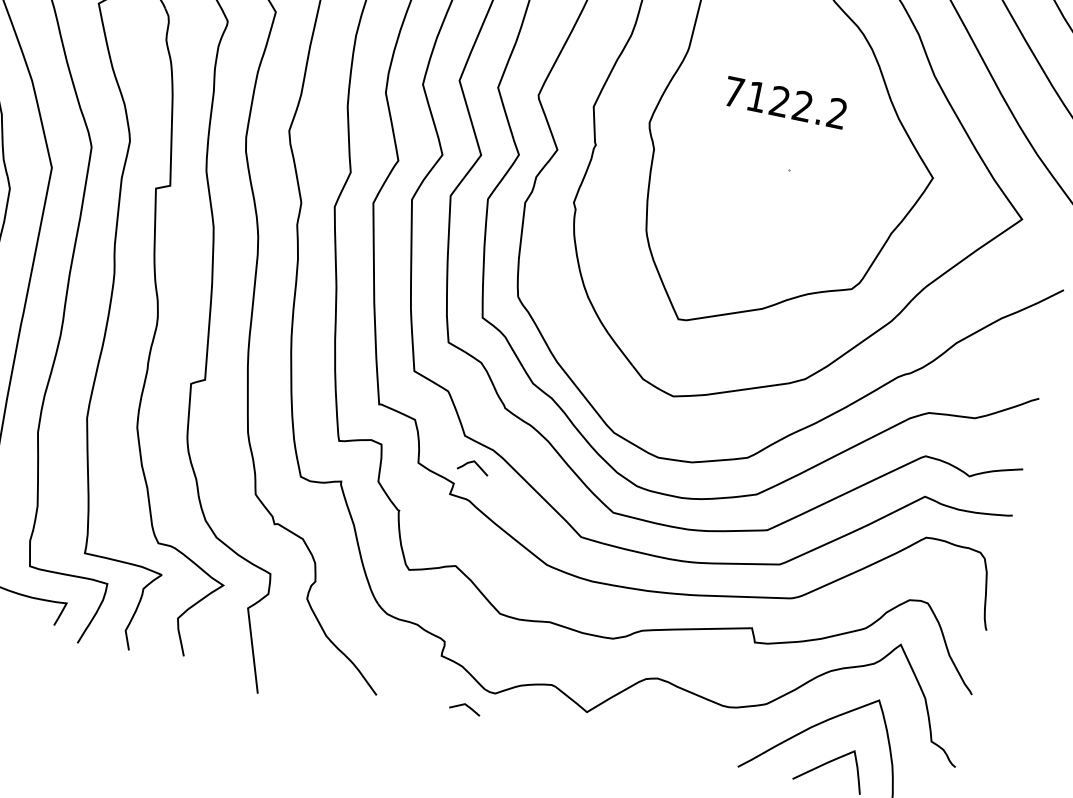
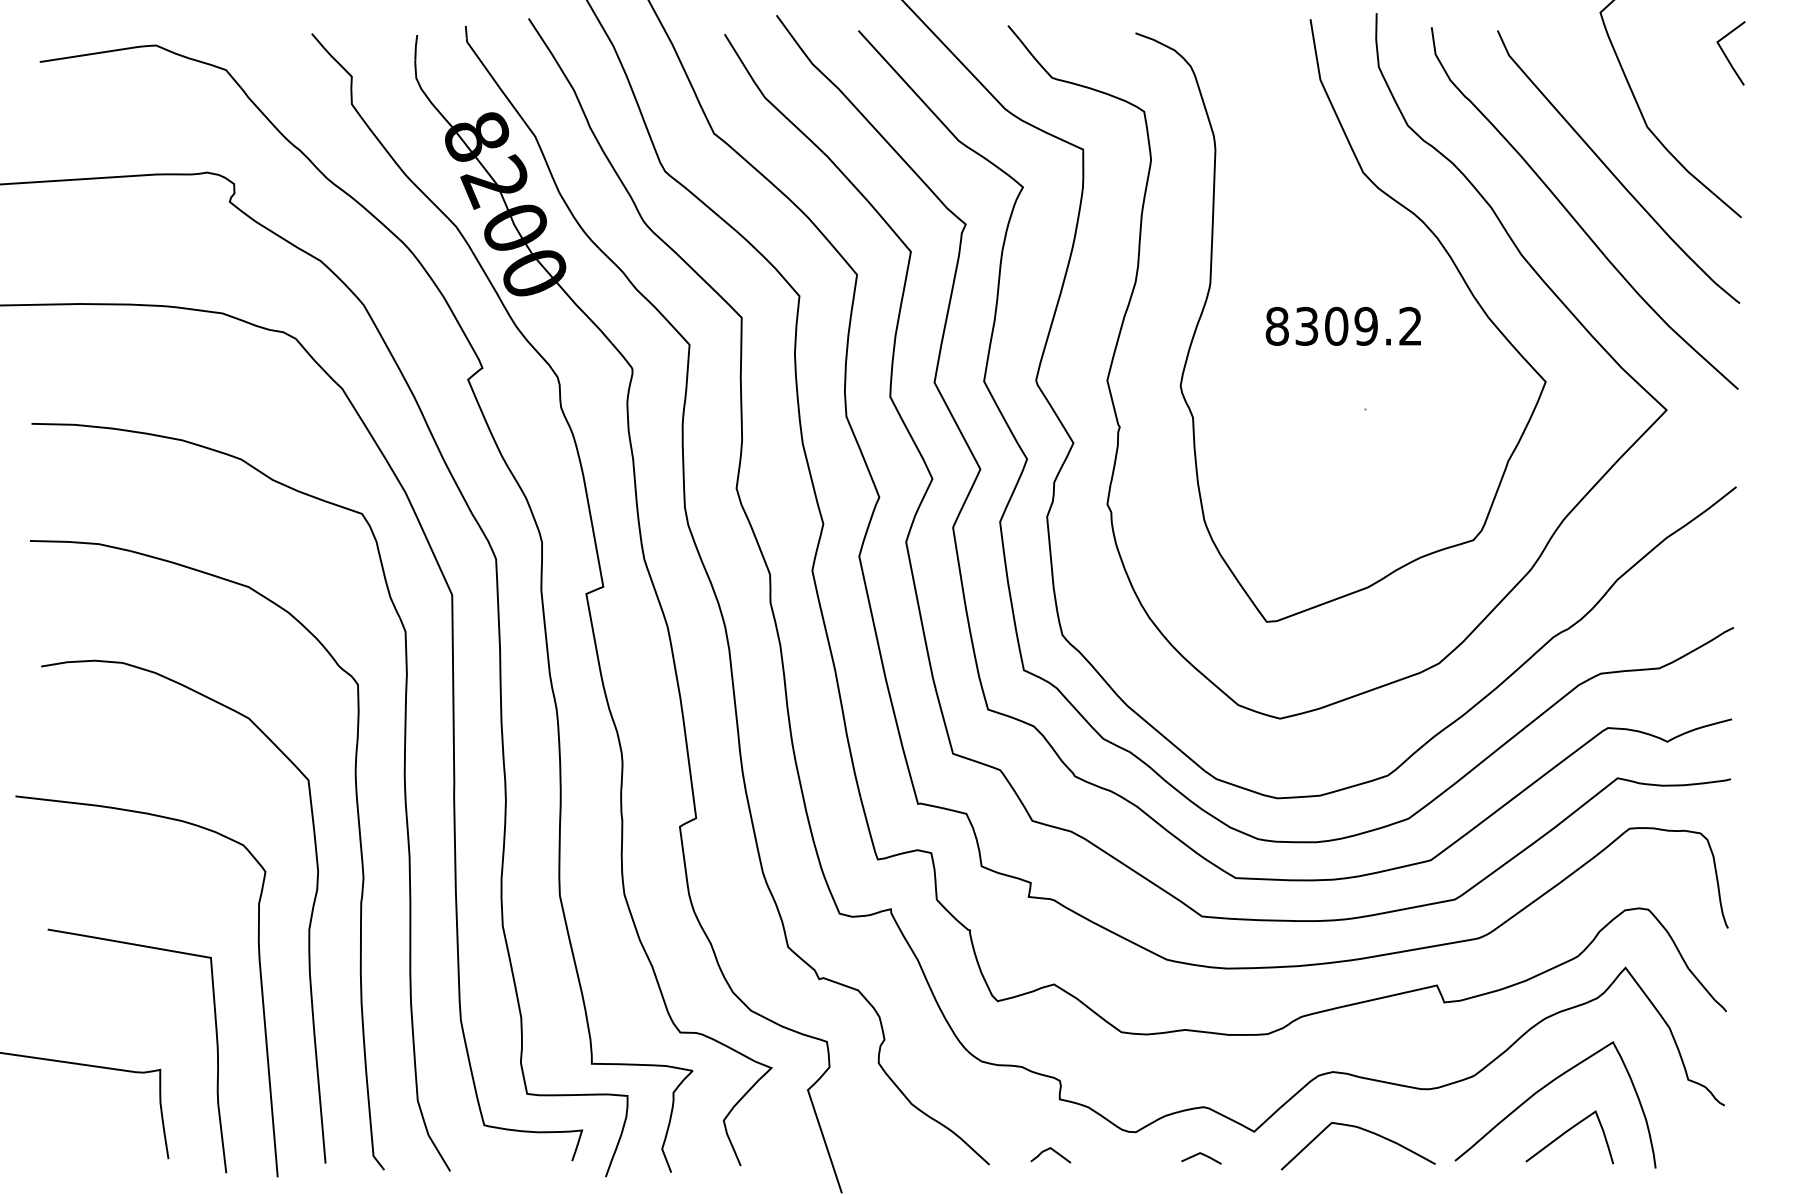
text: (768, 98) -> (1321, 325), 7122.2 -> 8309.2
curve: (476, 464) -> (1053, 1151), moved
line: (466, 706) -> (1202, 1155), moved
curve: (671, 728) -> (1363, 1130), added

